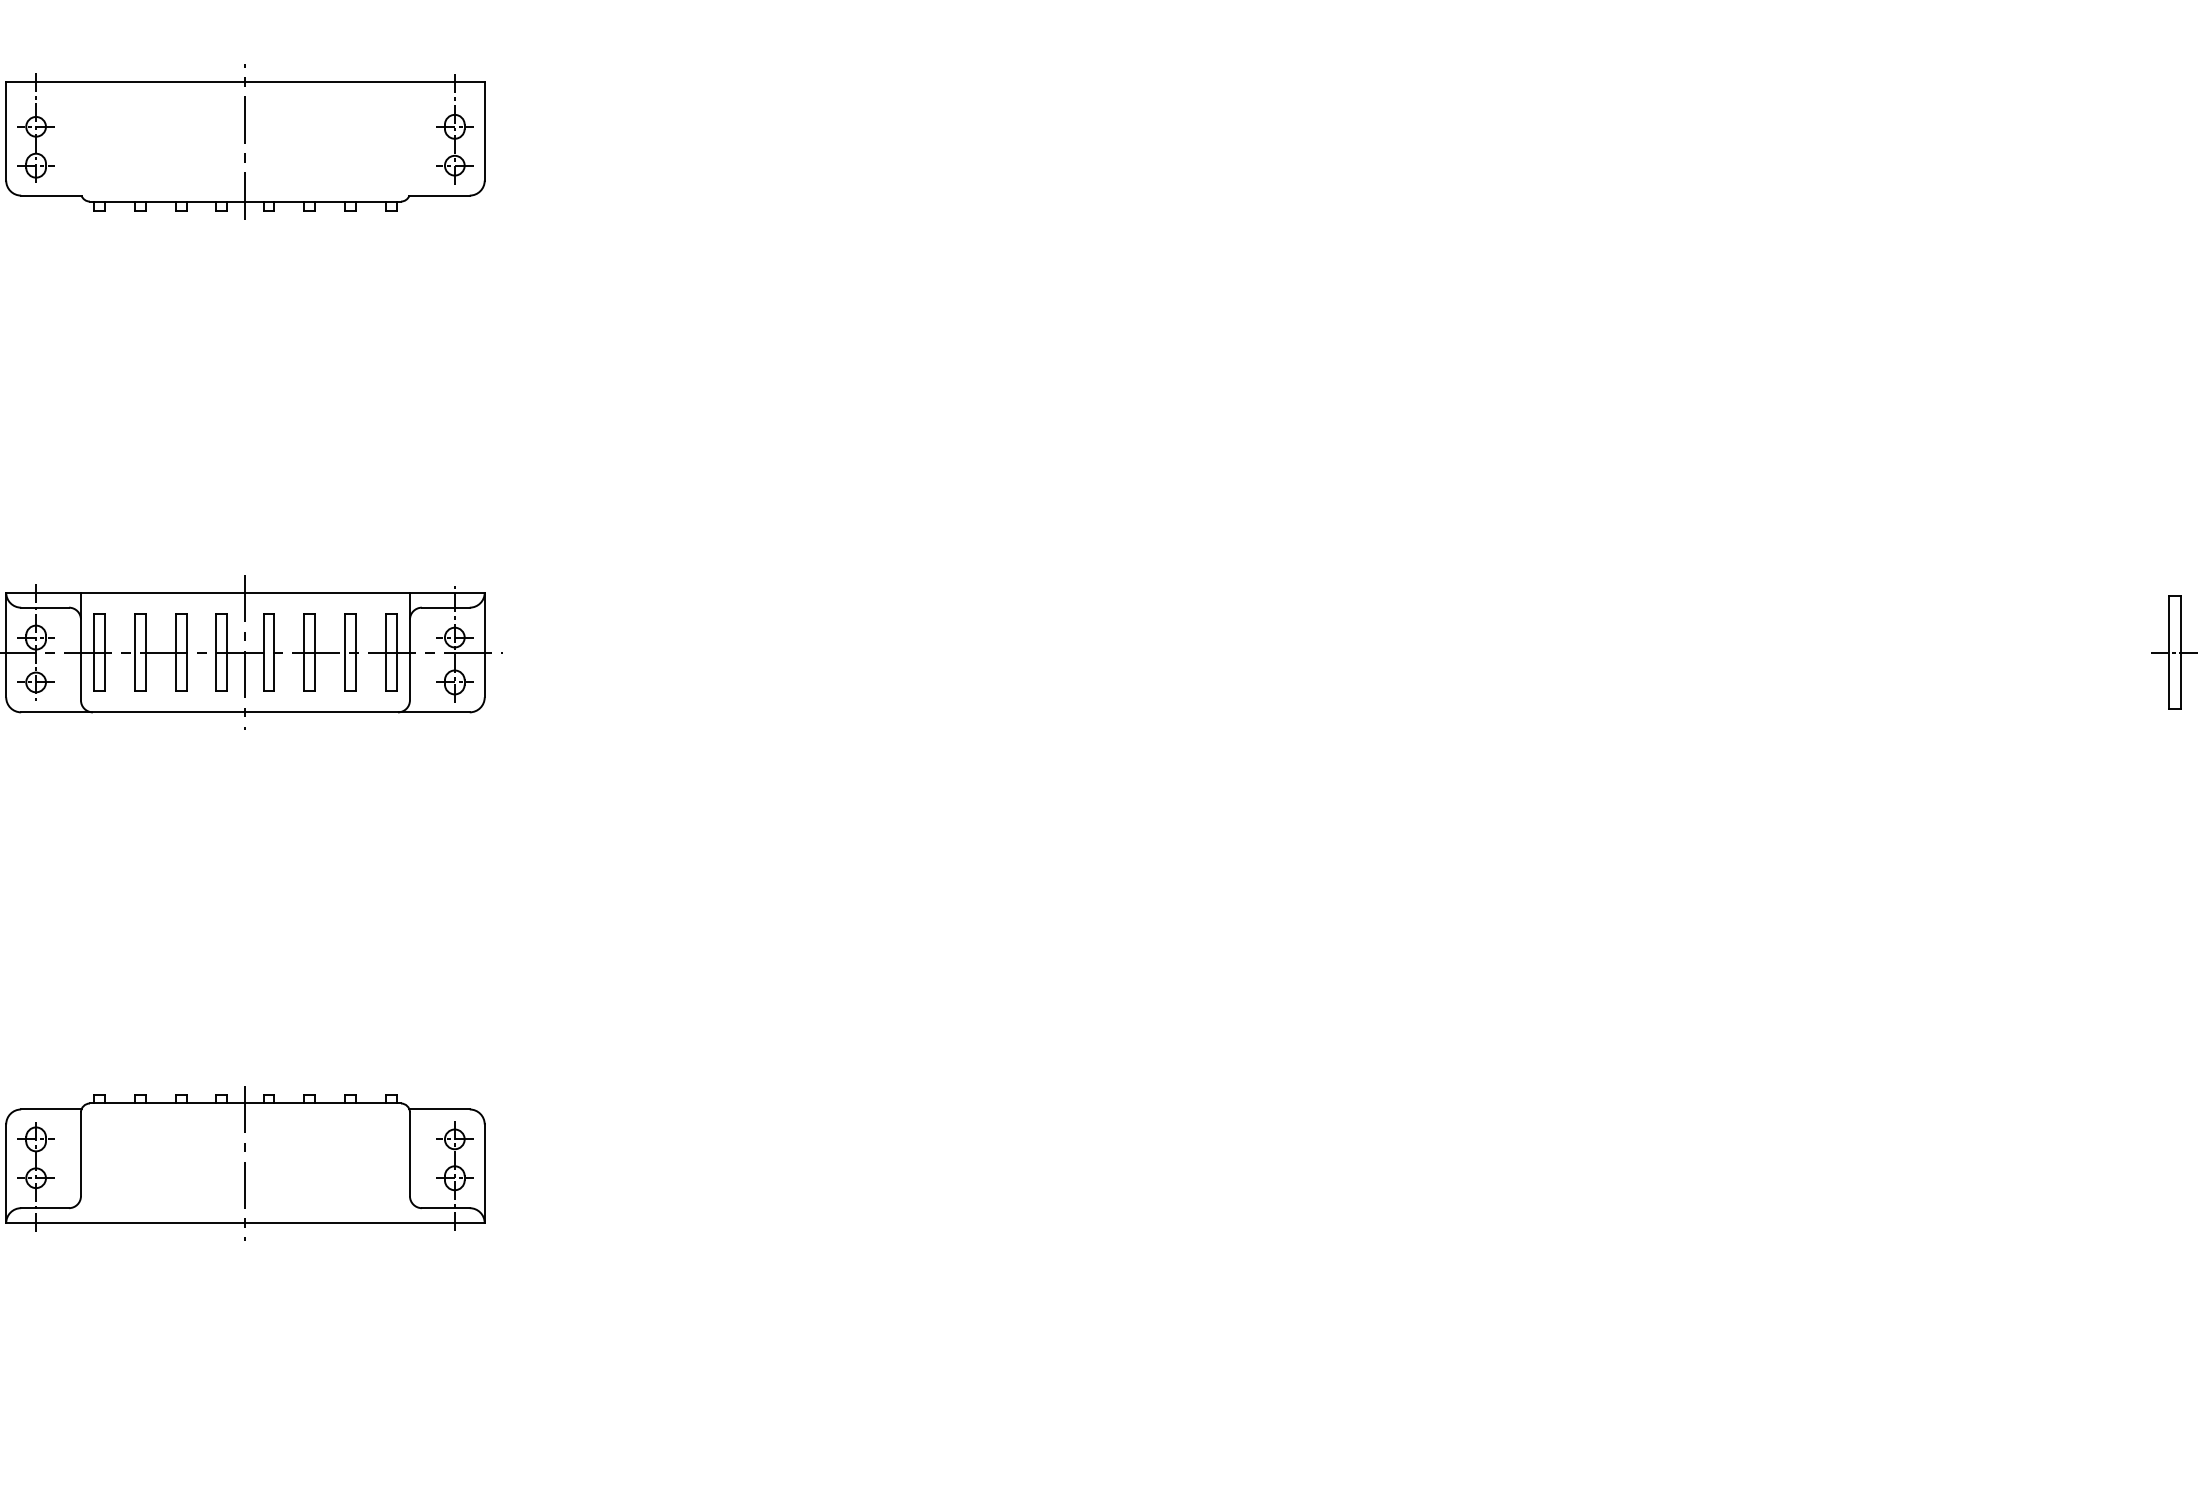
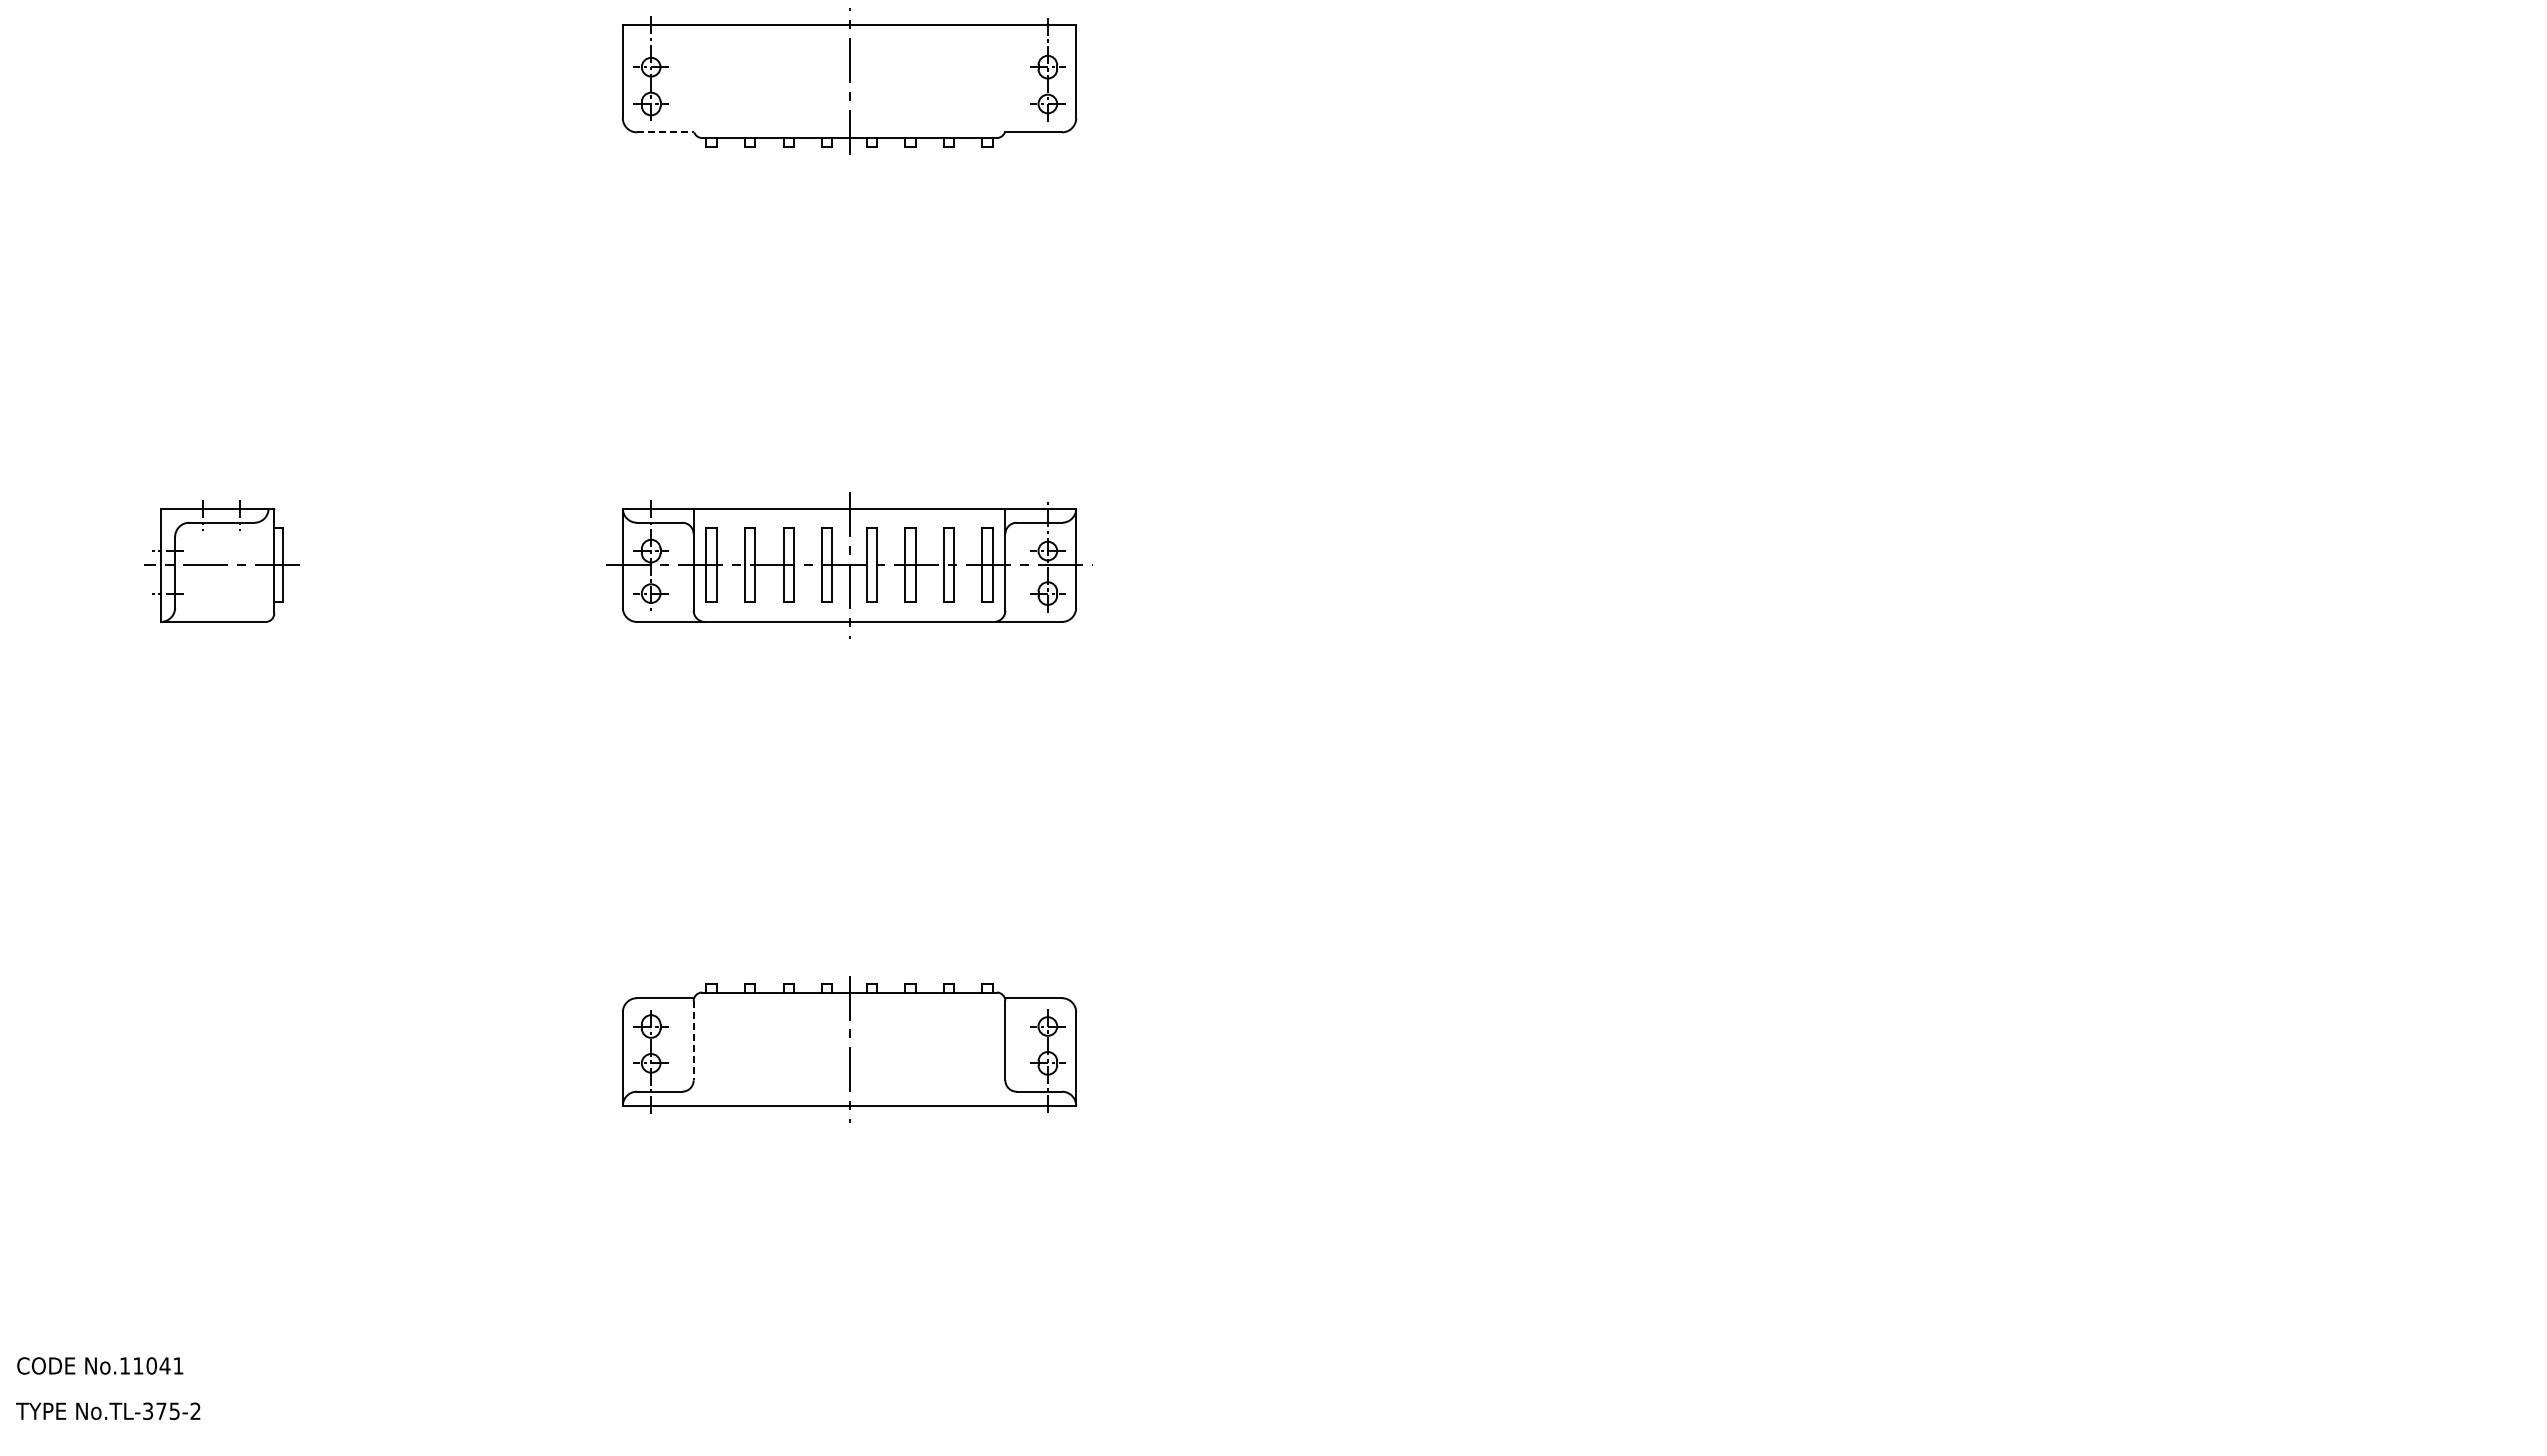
line: (51, 195) -> (665, 132), solid -> dashed
line: (80, 1154) -> (693, 1040), solid -> dashed

